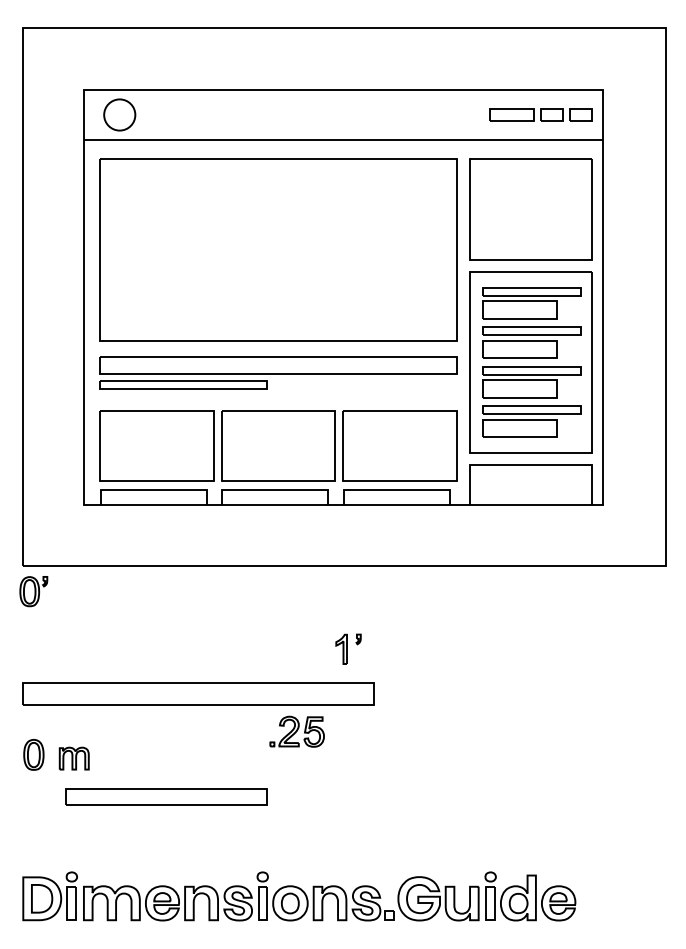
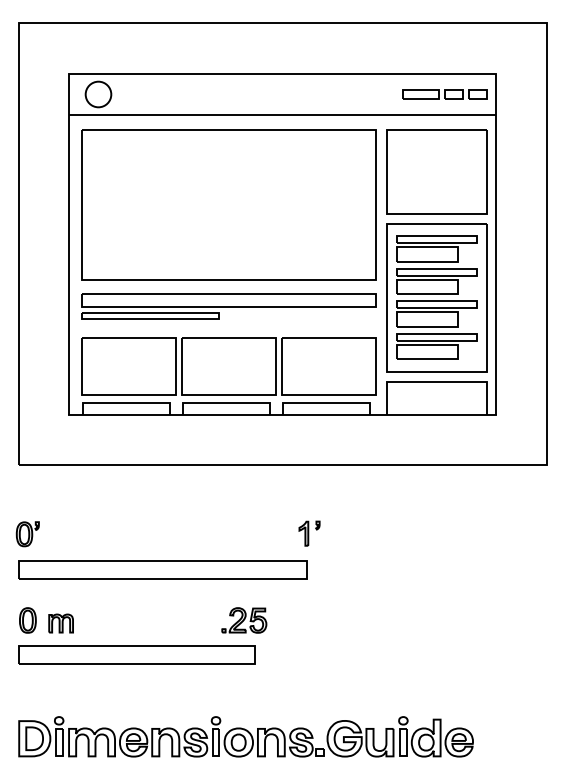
part: (33, 591) -> (27, 534), moved
part: (348, 649) -> (309, 533), moved
part: (297, 731) -> (244, 620), moved
part: (165, 796) -> (136, 654), size x1.43

